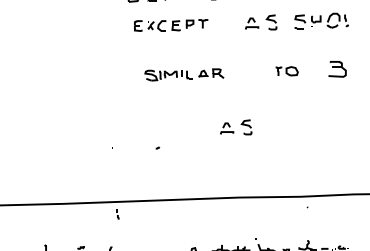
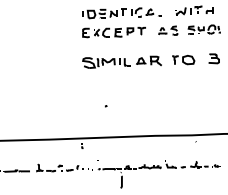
part: (170, 25) -> (113, 32), size x1.43
part: (286, 70) -> (183, 59), size x1.67
part: (183, 73) -> (121, 61), size x1.67
part: (236, 127) -> (153, 93), removed

